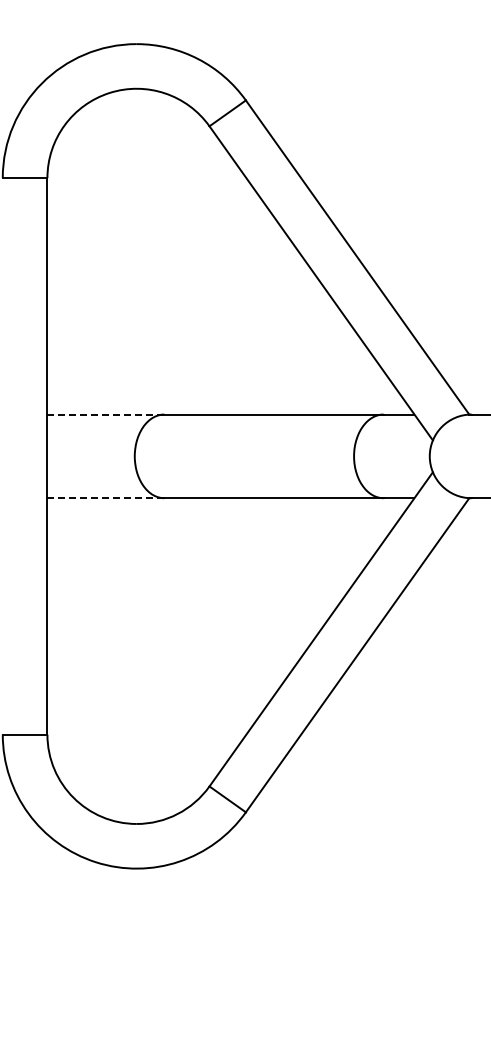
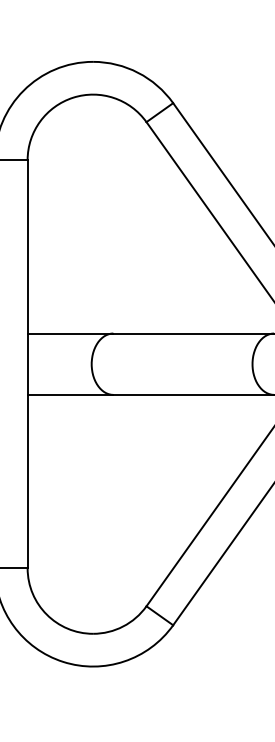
line: (105, 414) -> (70, 333), dashed -> solid
line: (106, 498) -> (70, 395), dashed -> solid

